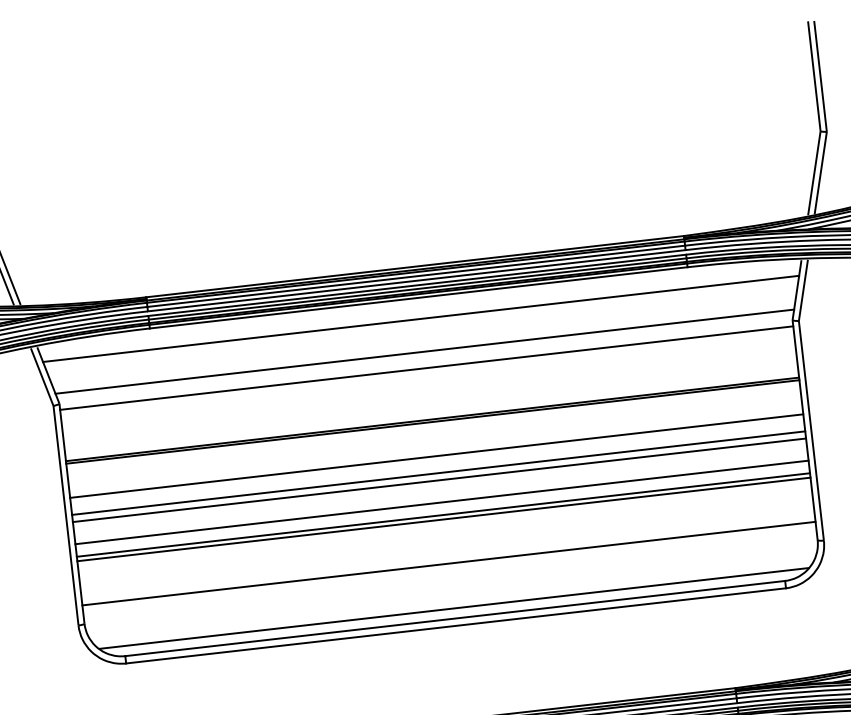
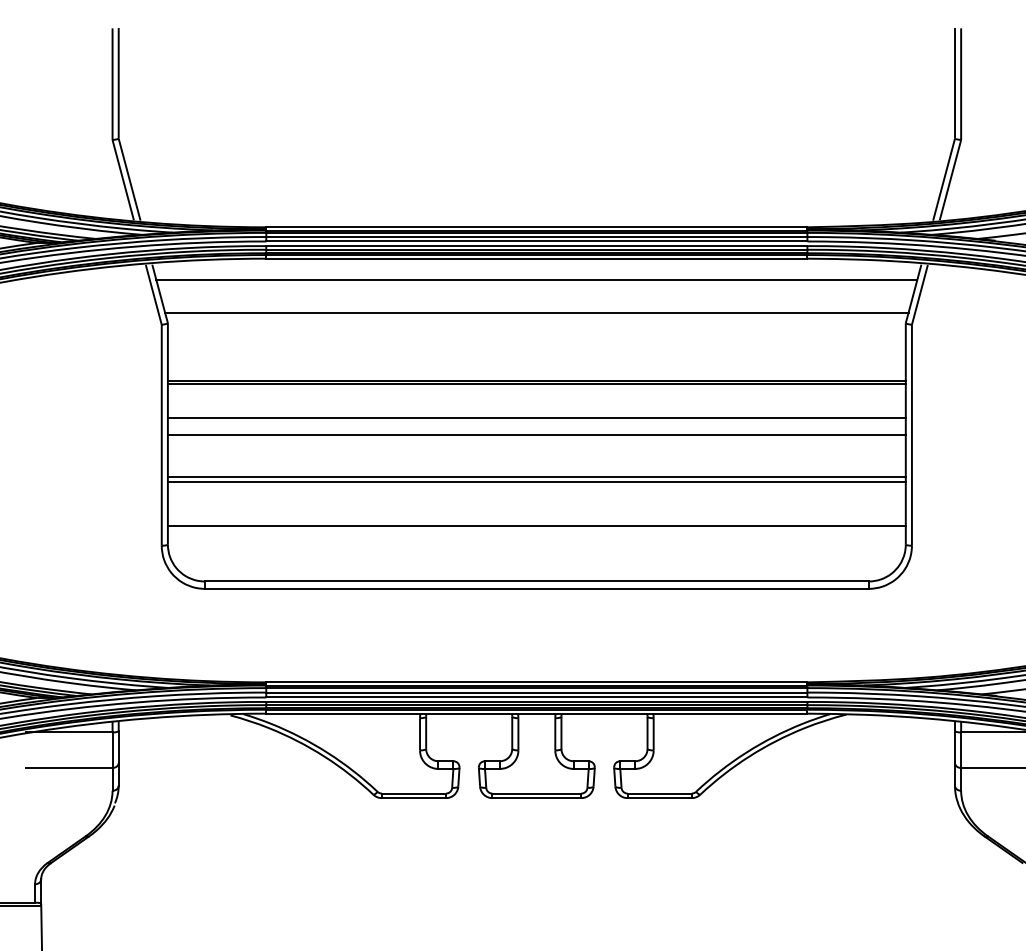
line: (426, 368) -> (536, 329), removed
line: (439, 480) -> (536, 442), removed
line: (441, 502) -> (536, 464), removed
line: (453, 608) -> (536, 571), removed

